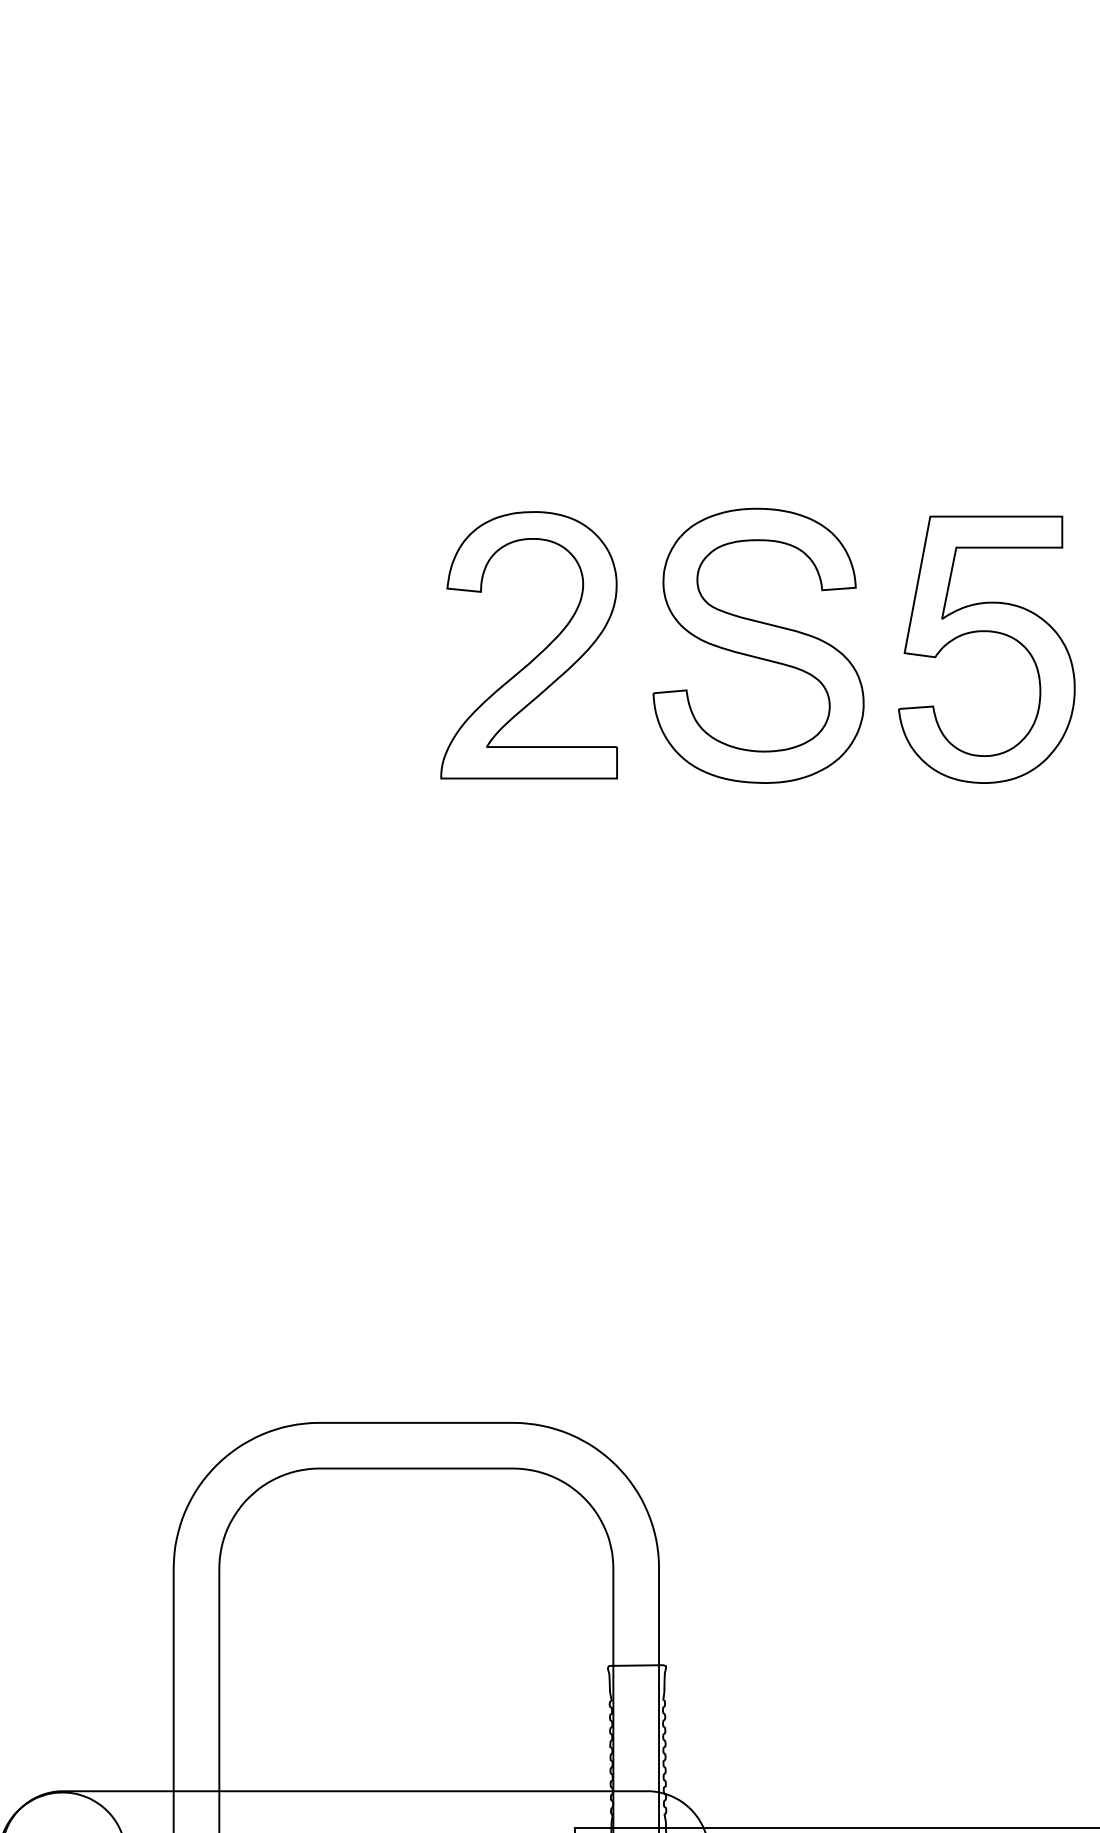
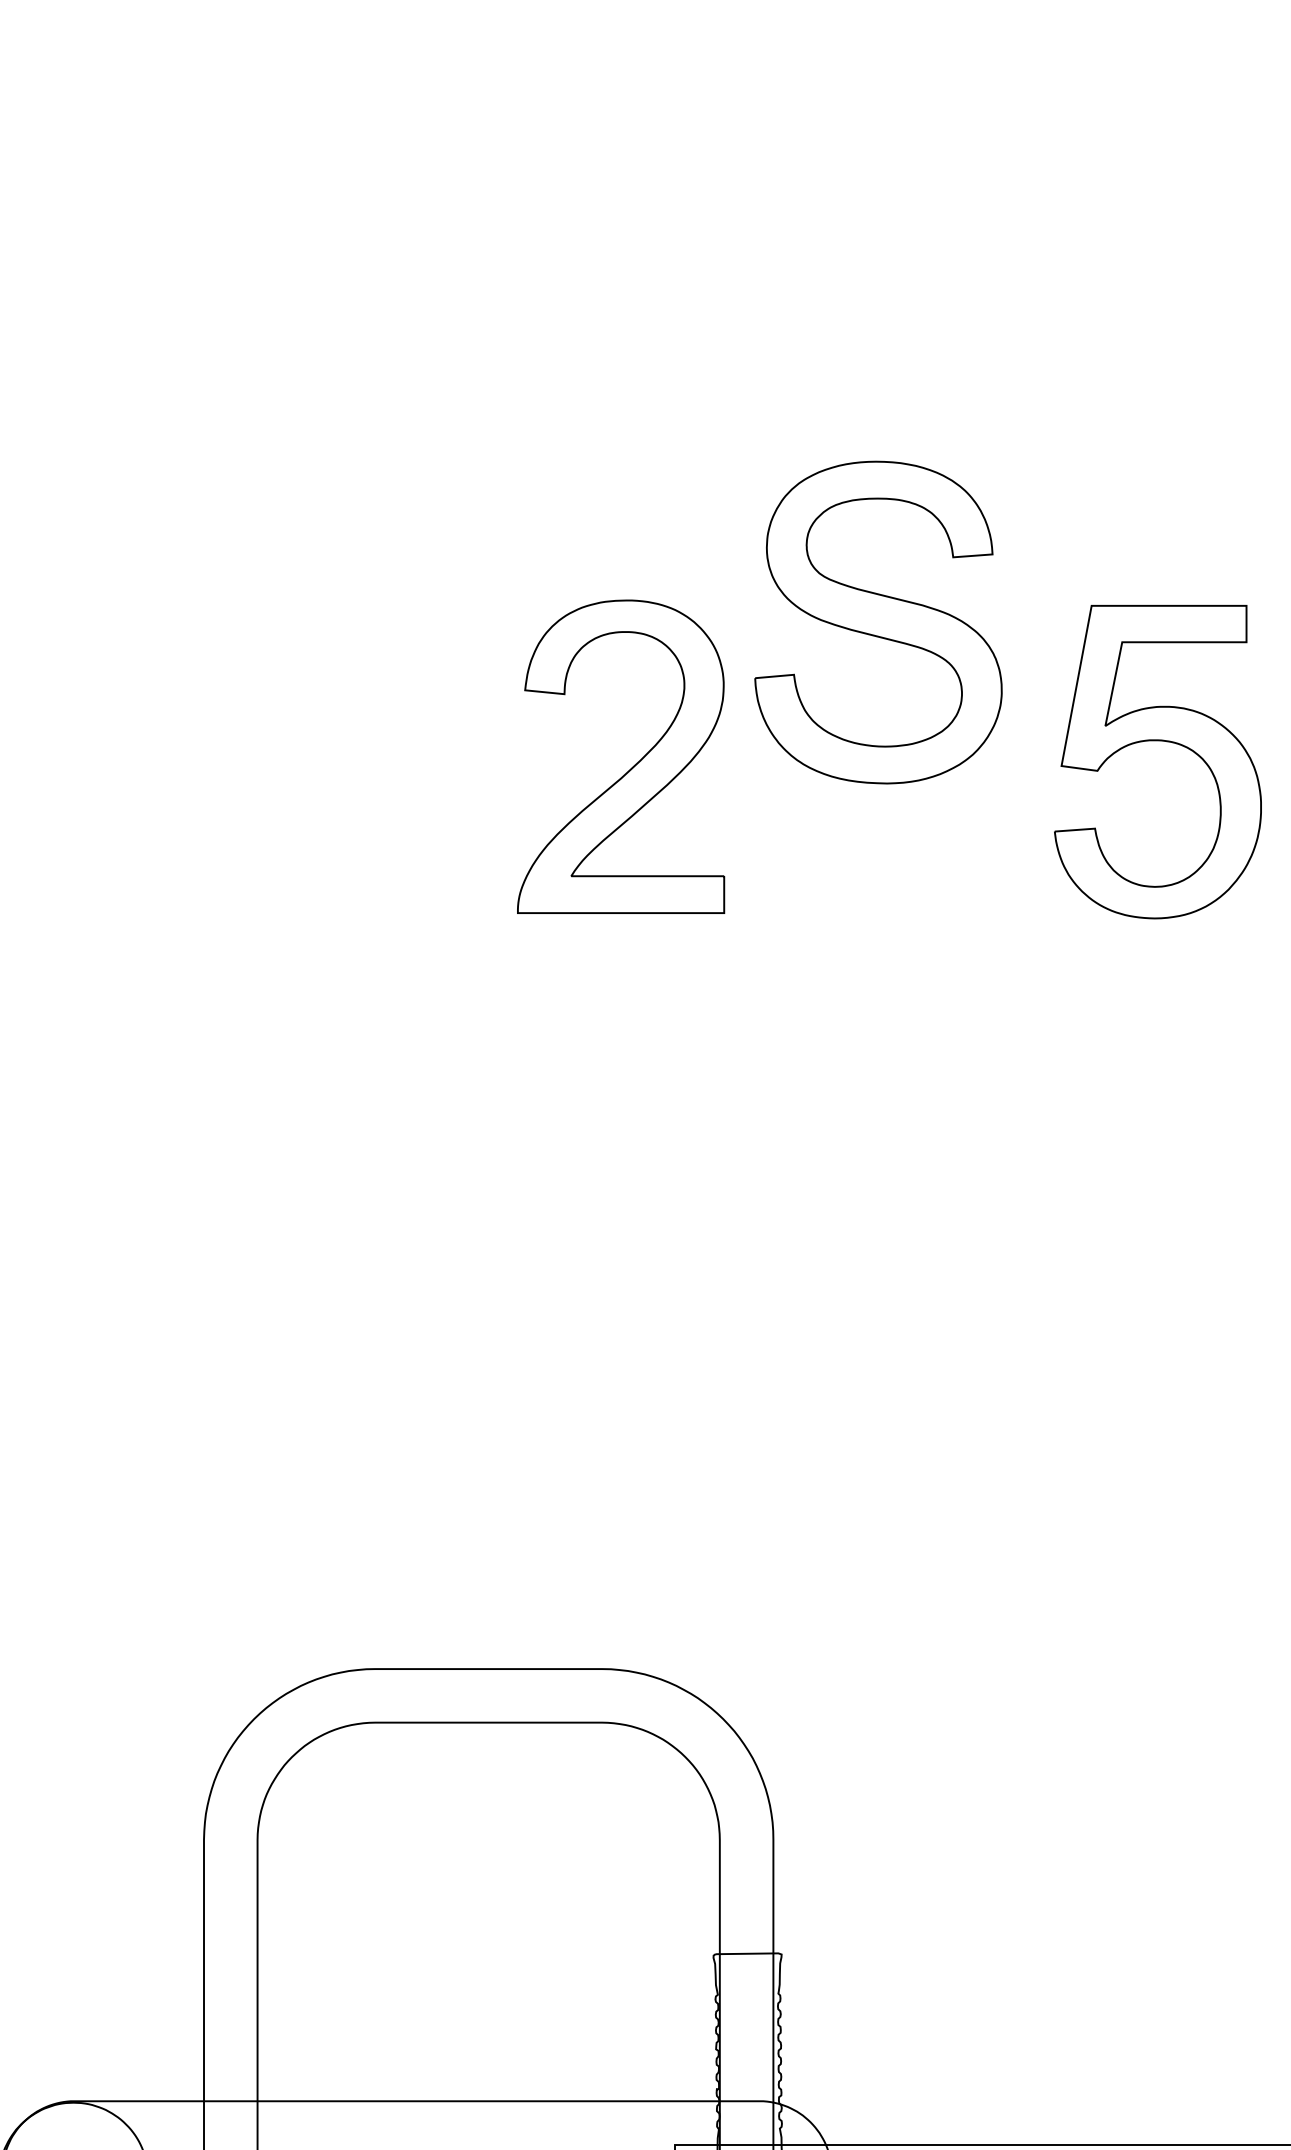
part: (758, 645) -> (878, 622), moved

